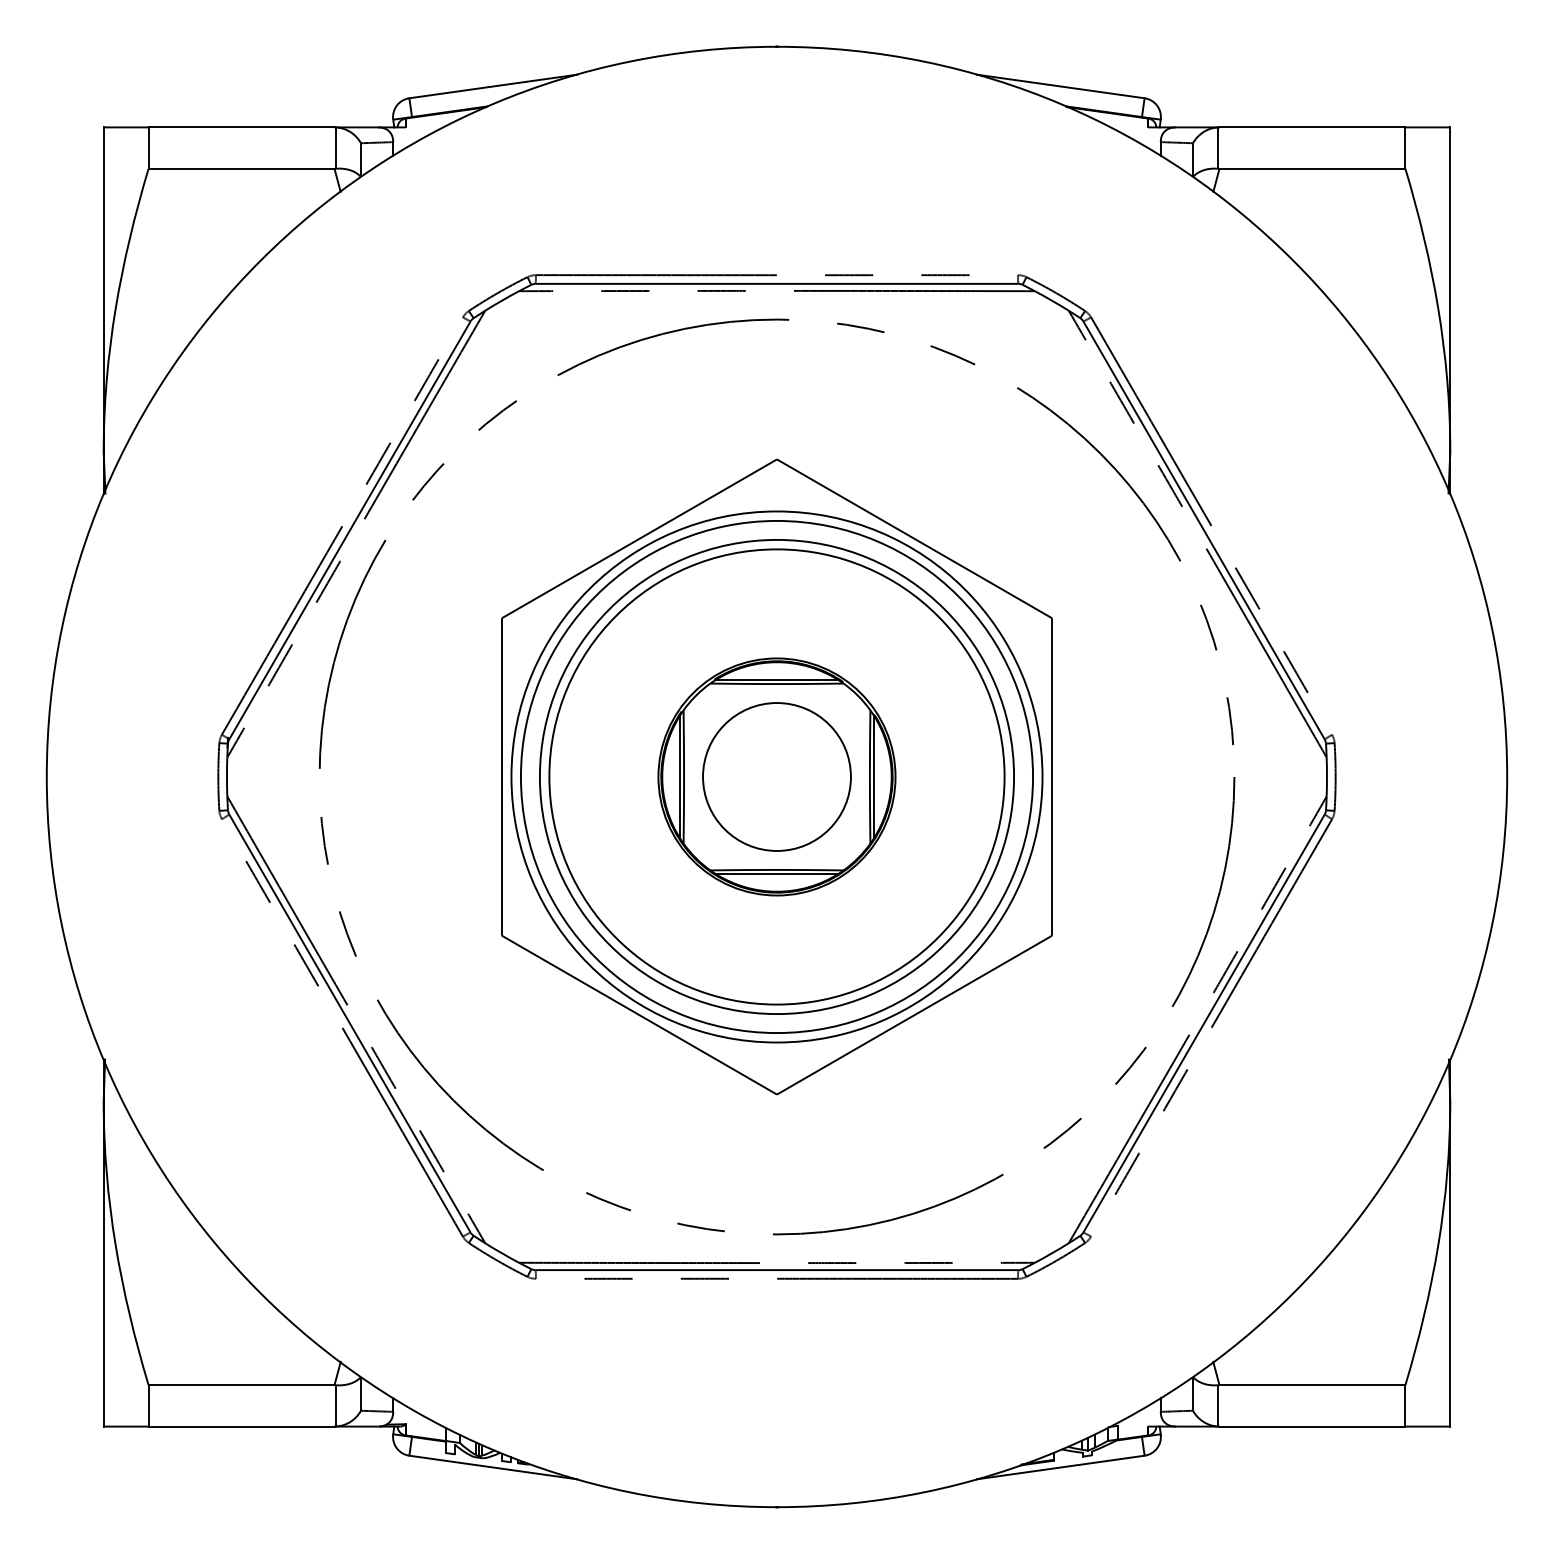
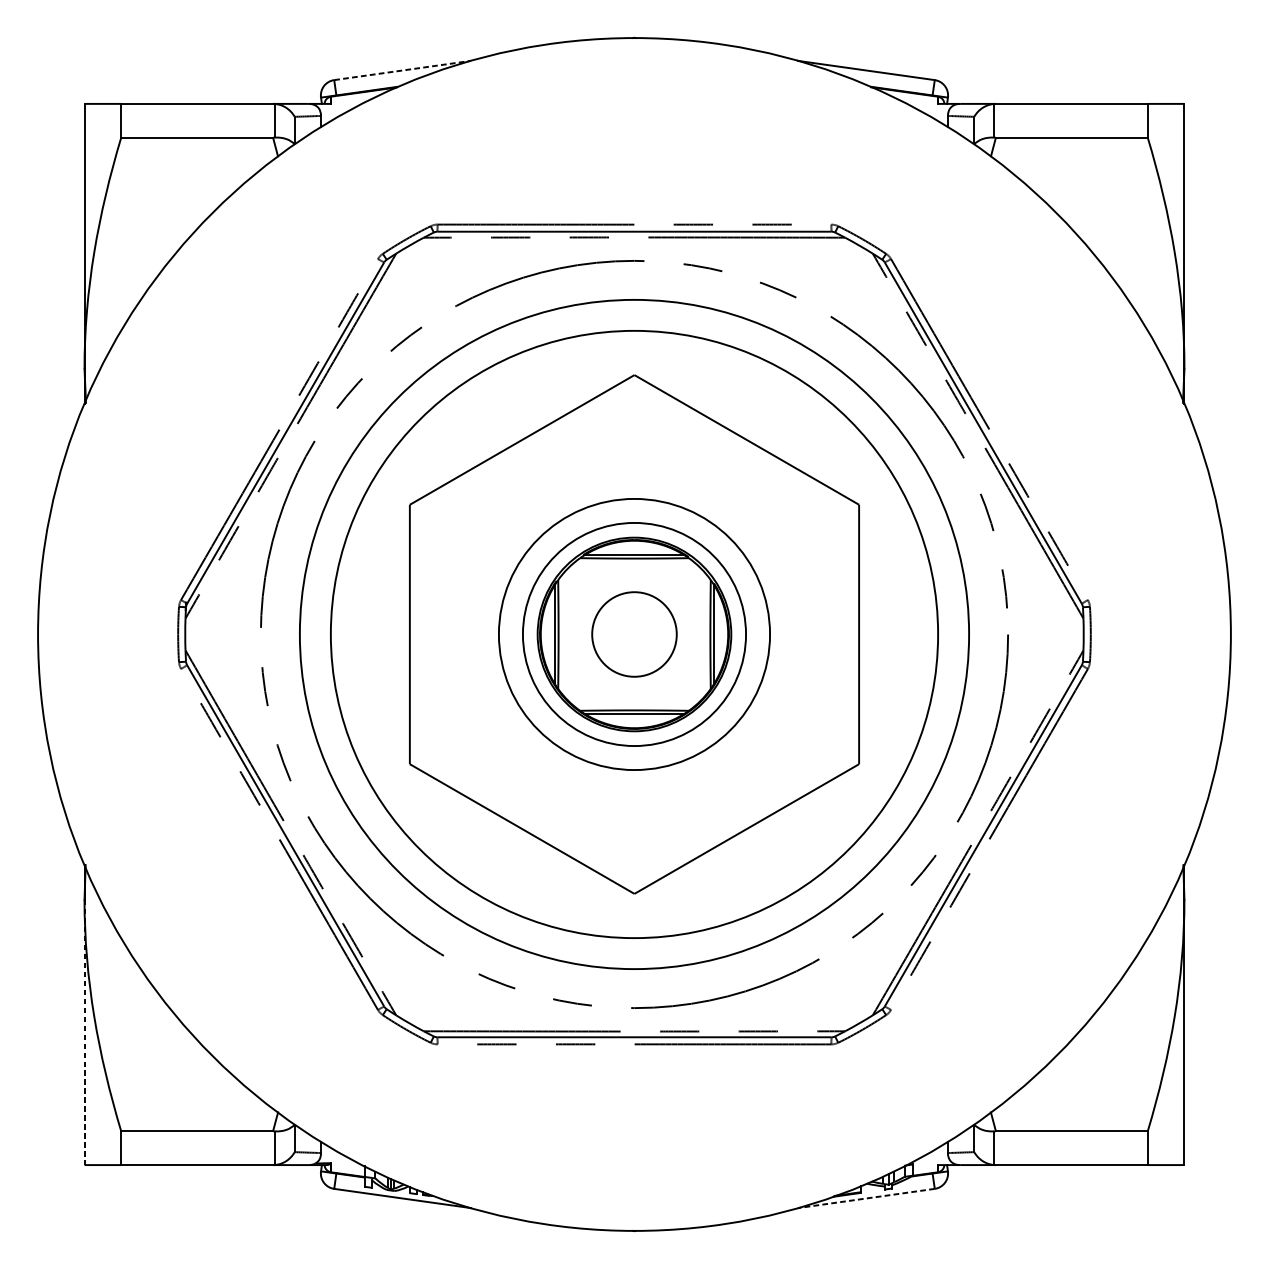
line: (493, 86) -> (402, 70), solid -> dashed
circle: (776, 776) -> (634, 634), size x0.6
circle: (776, 776) -> (634, 634), size x0.7
circle: (776, 776) -> (634, 634), size x0.7
circle: (776, 776) -> (634, 634), size x1.4
circle: (776, 776) -> (634, 634), size x1.6
line: (103, 1264) -> (84, 1032), solid -> dashed
line: (1060, 1467) -> (866, 1198), solid -> dashed

